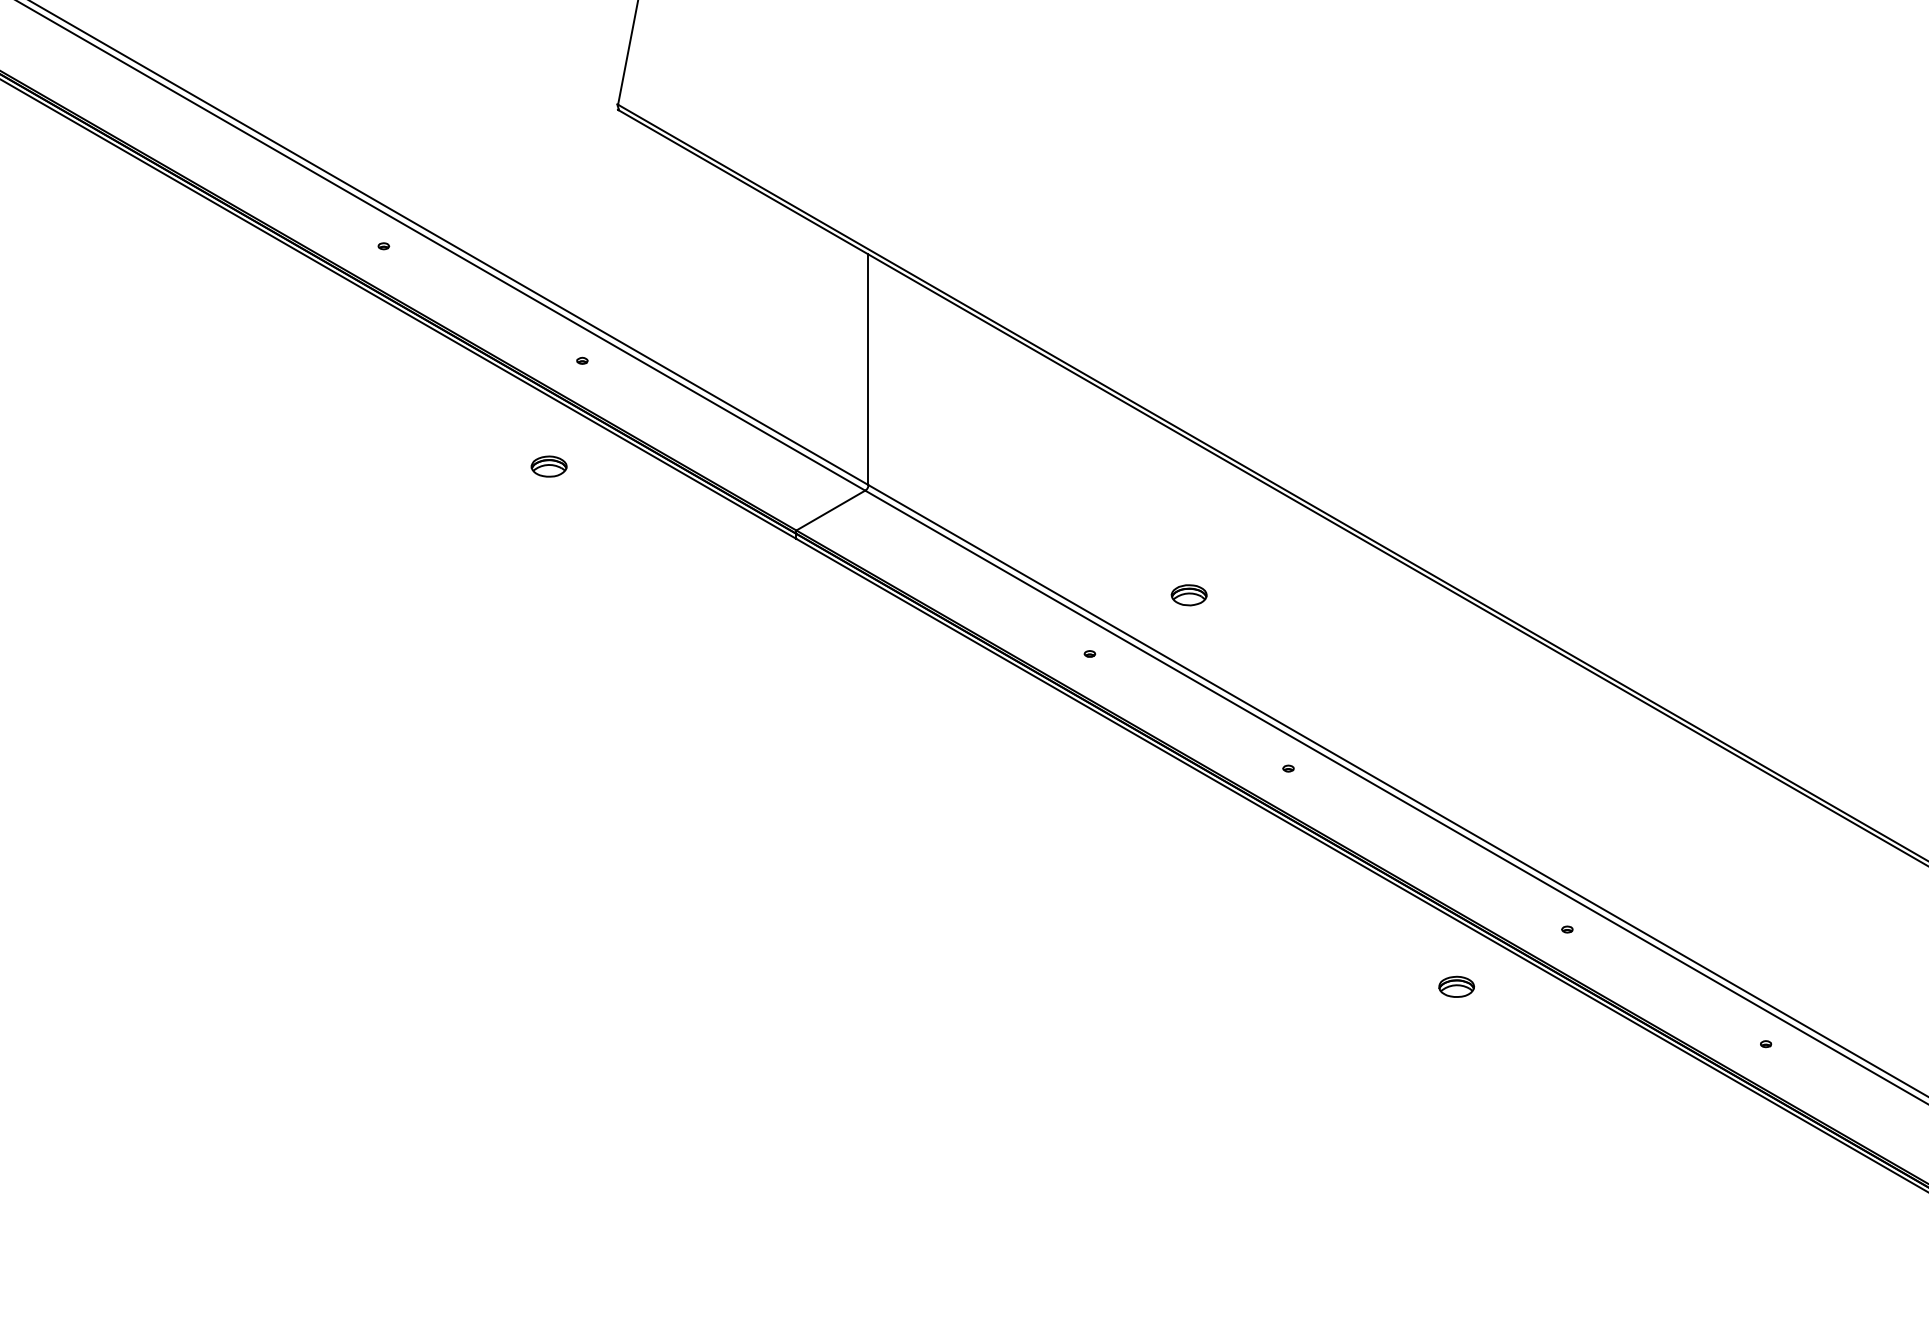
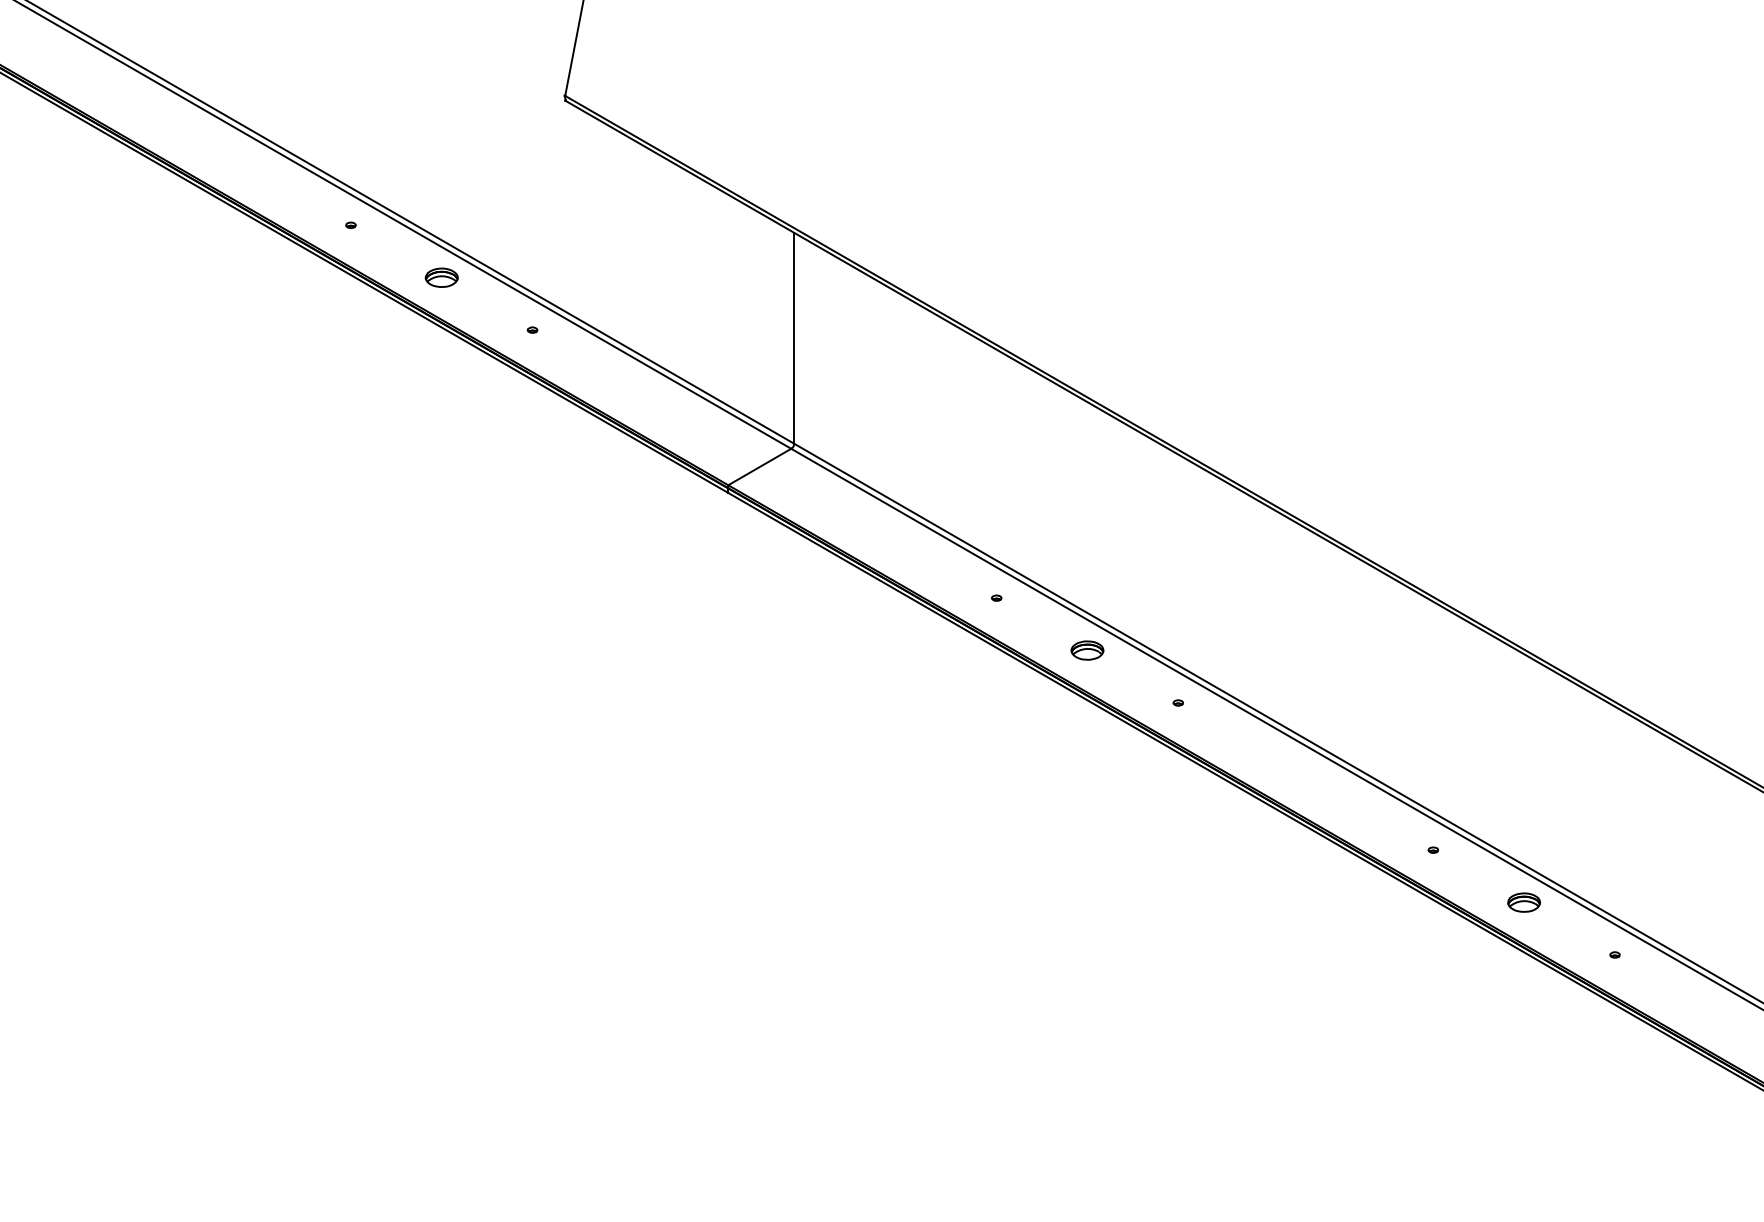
part: (548, 466) -> (441, 277), moved
part: (1188, 595) -> (1086, 650), moved
part: (1456, 986) -> (1523, 902), moved

